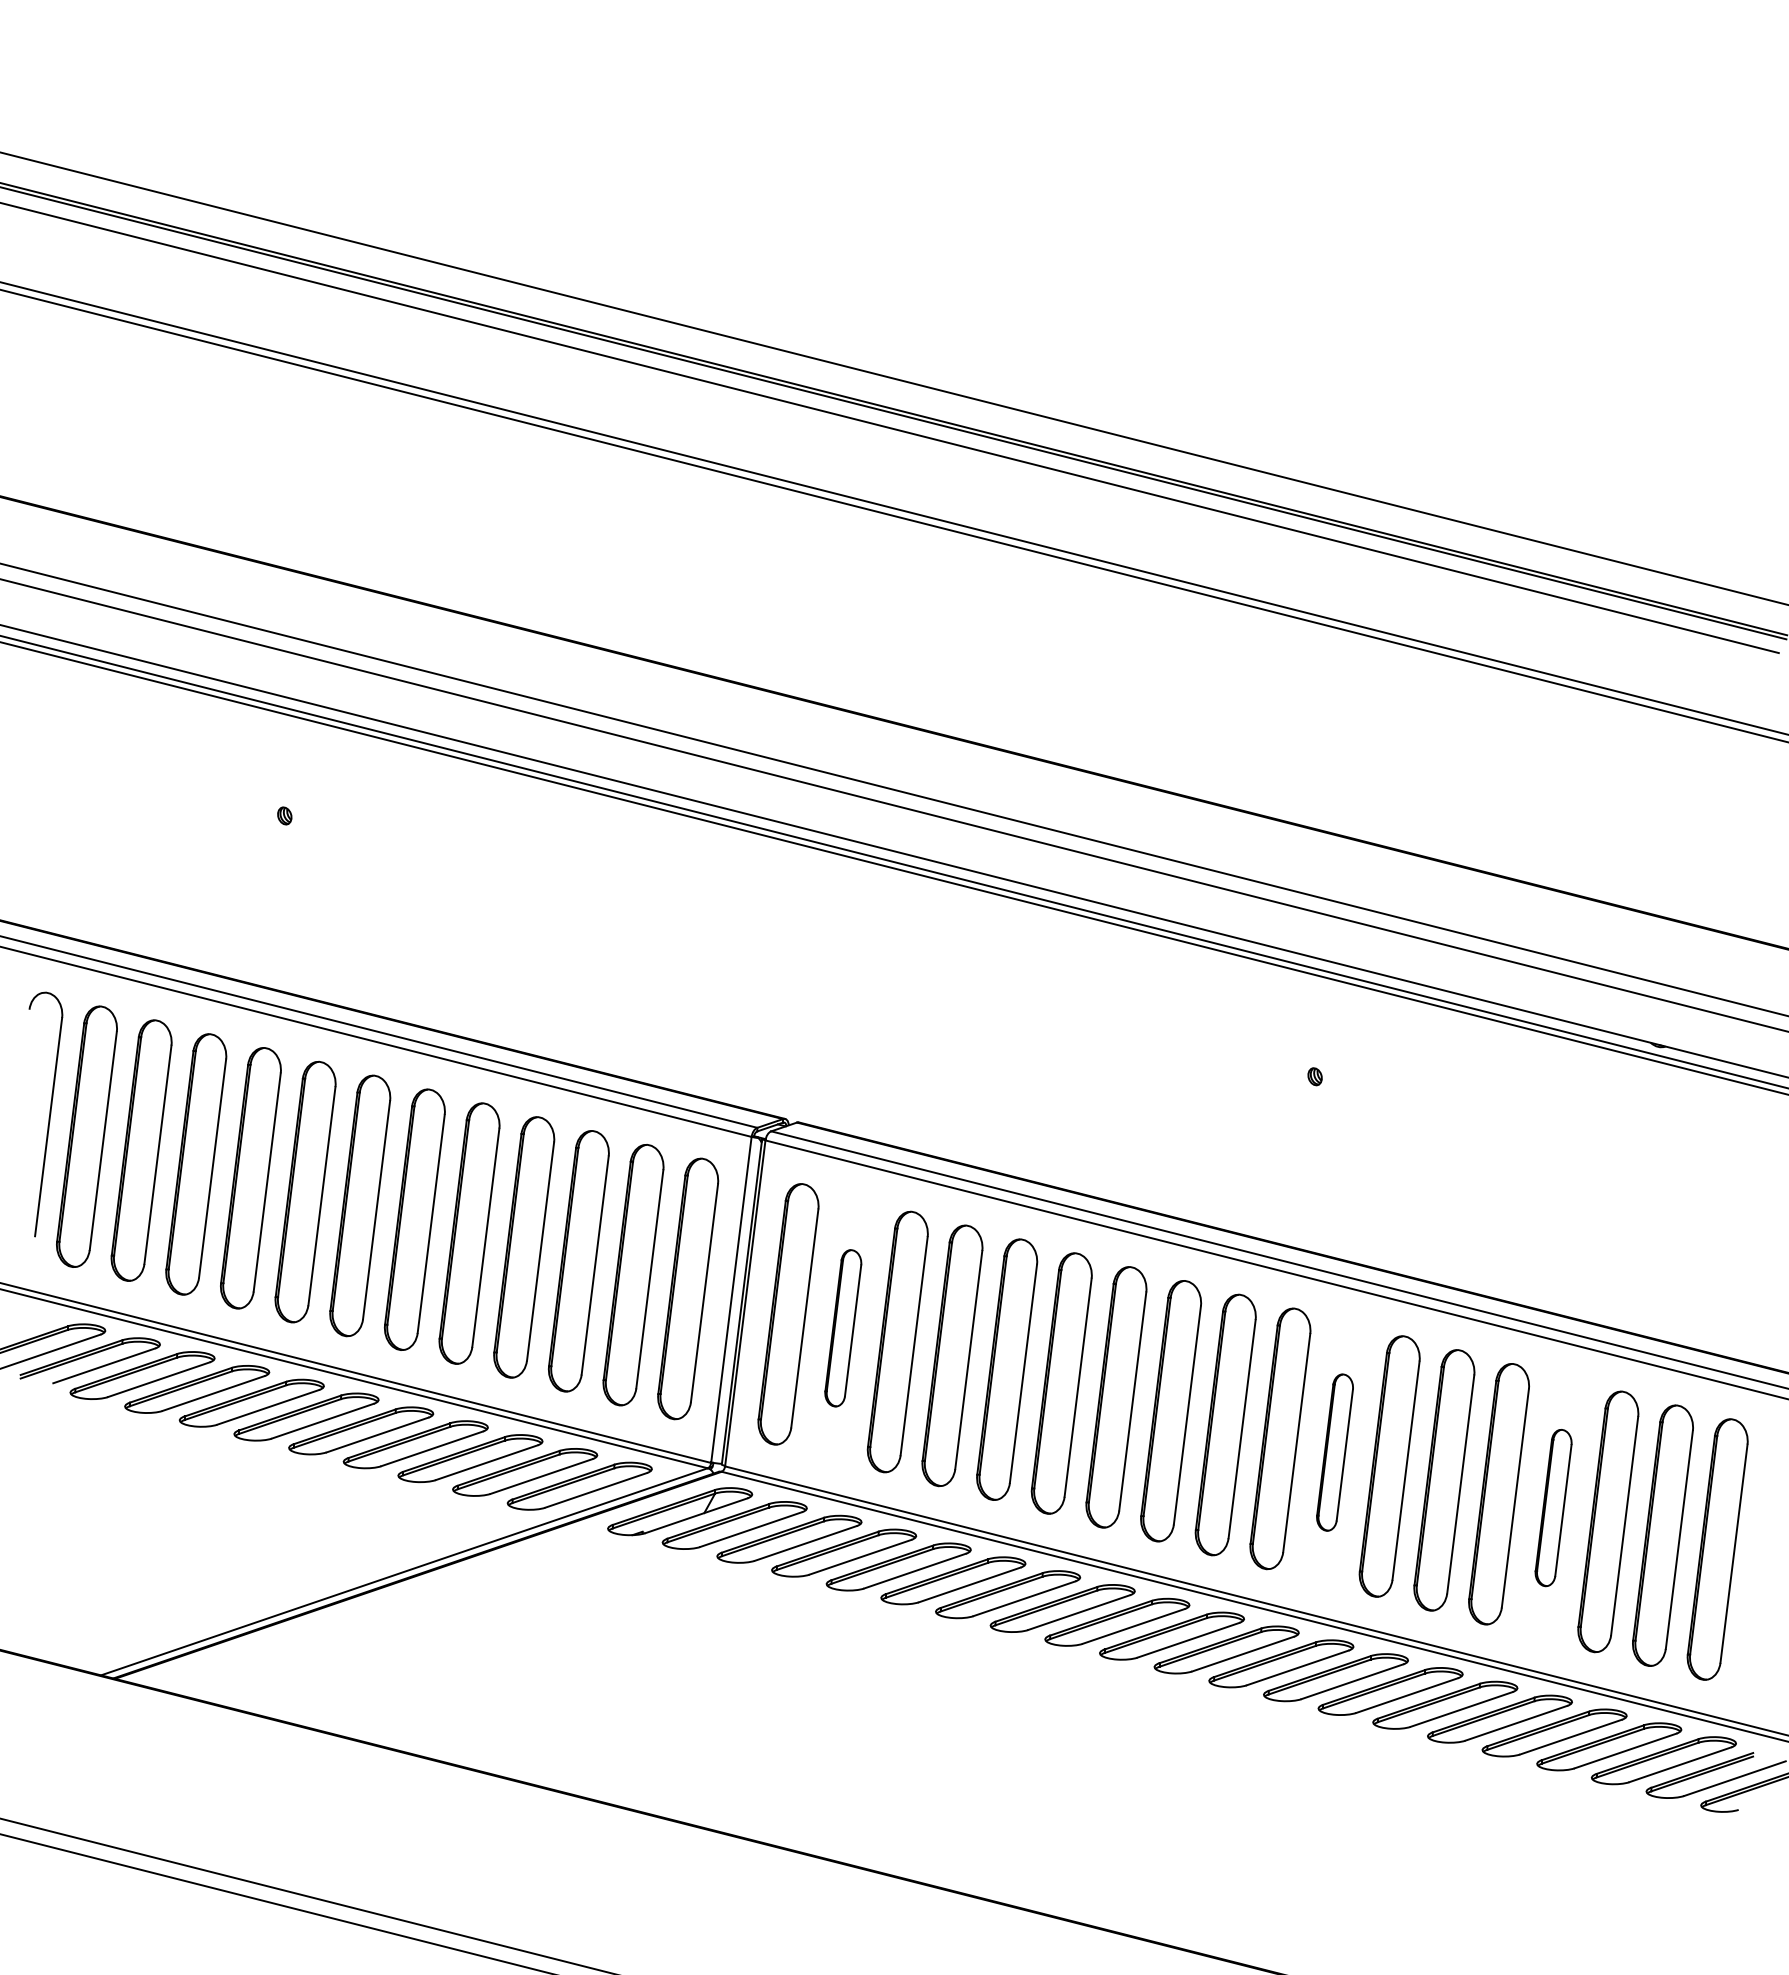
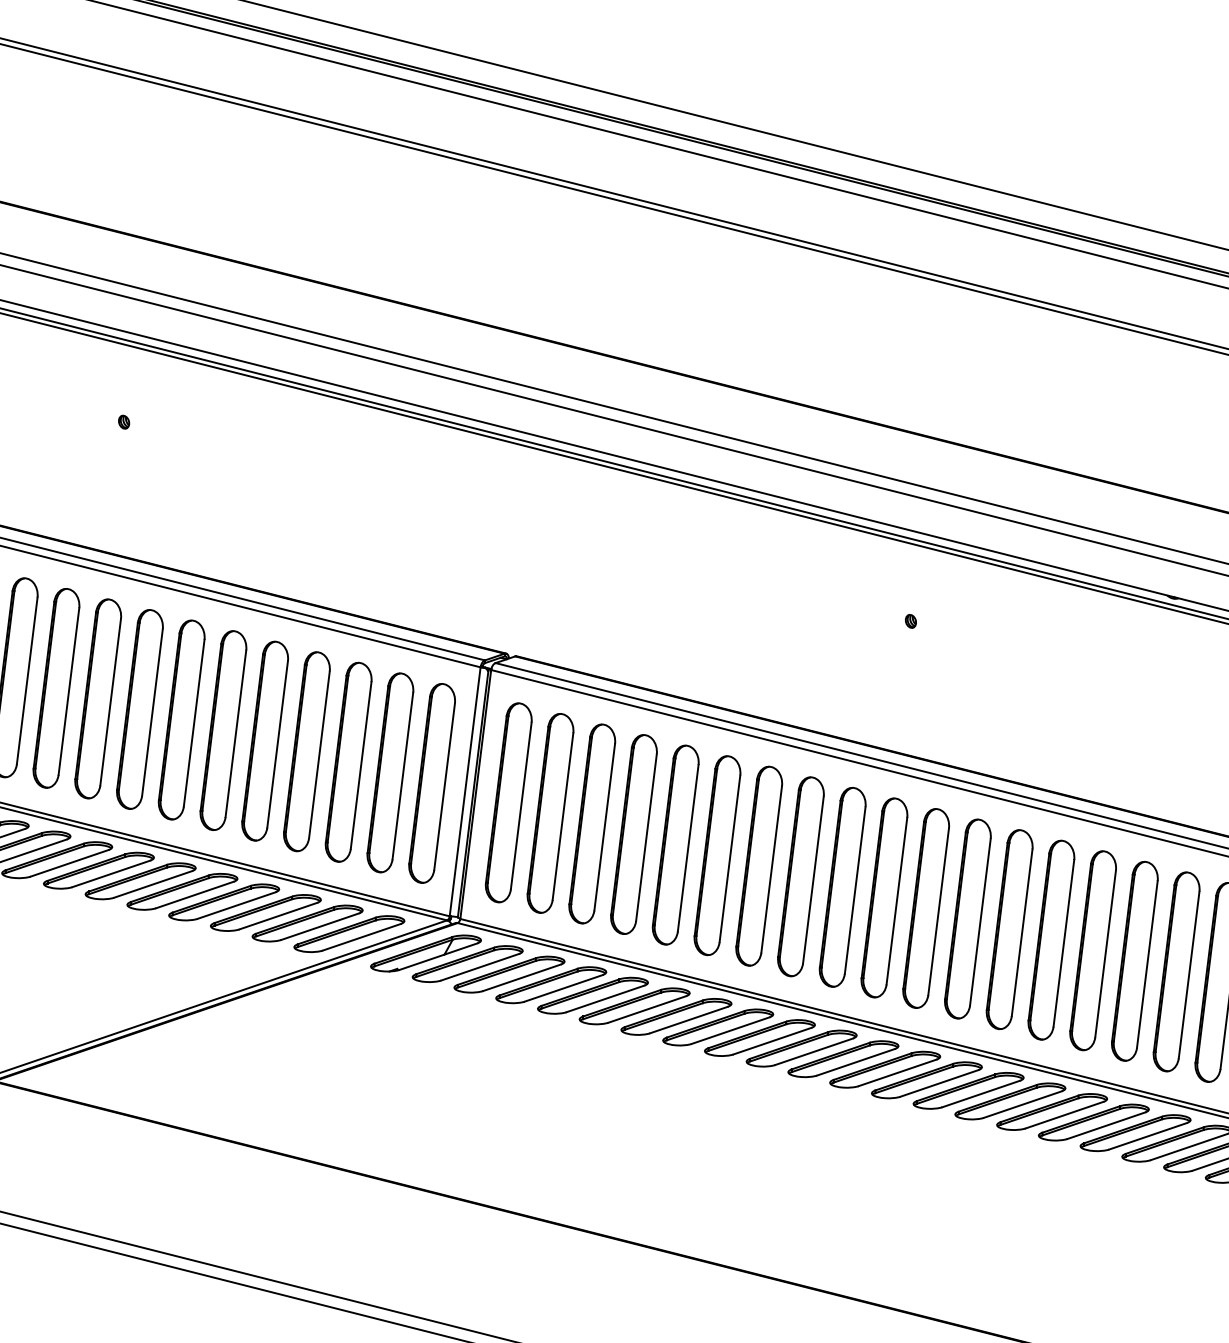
part: (843, 1328) -> (550, 813), size x1.67
part: (1334, 1452) -> (925, 908), size x1.67
part: (1553, 1507) -> (1093, 950), size x1.67

